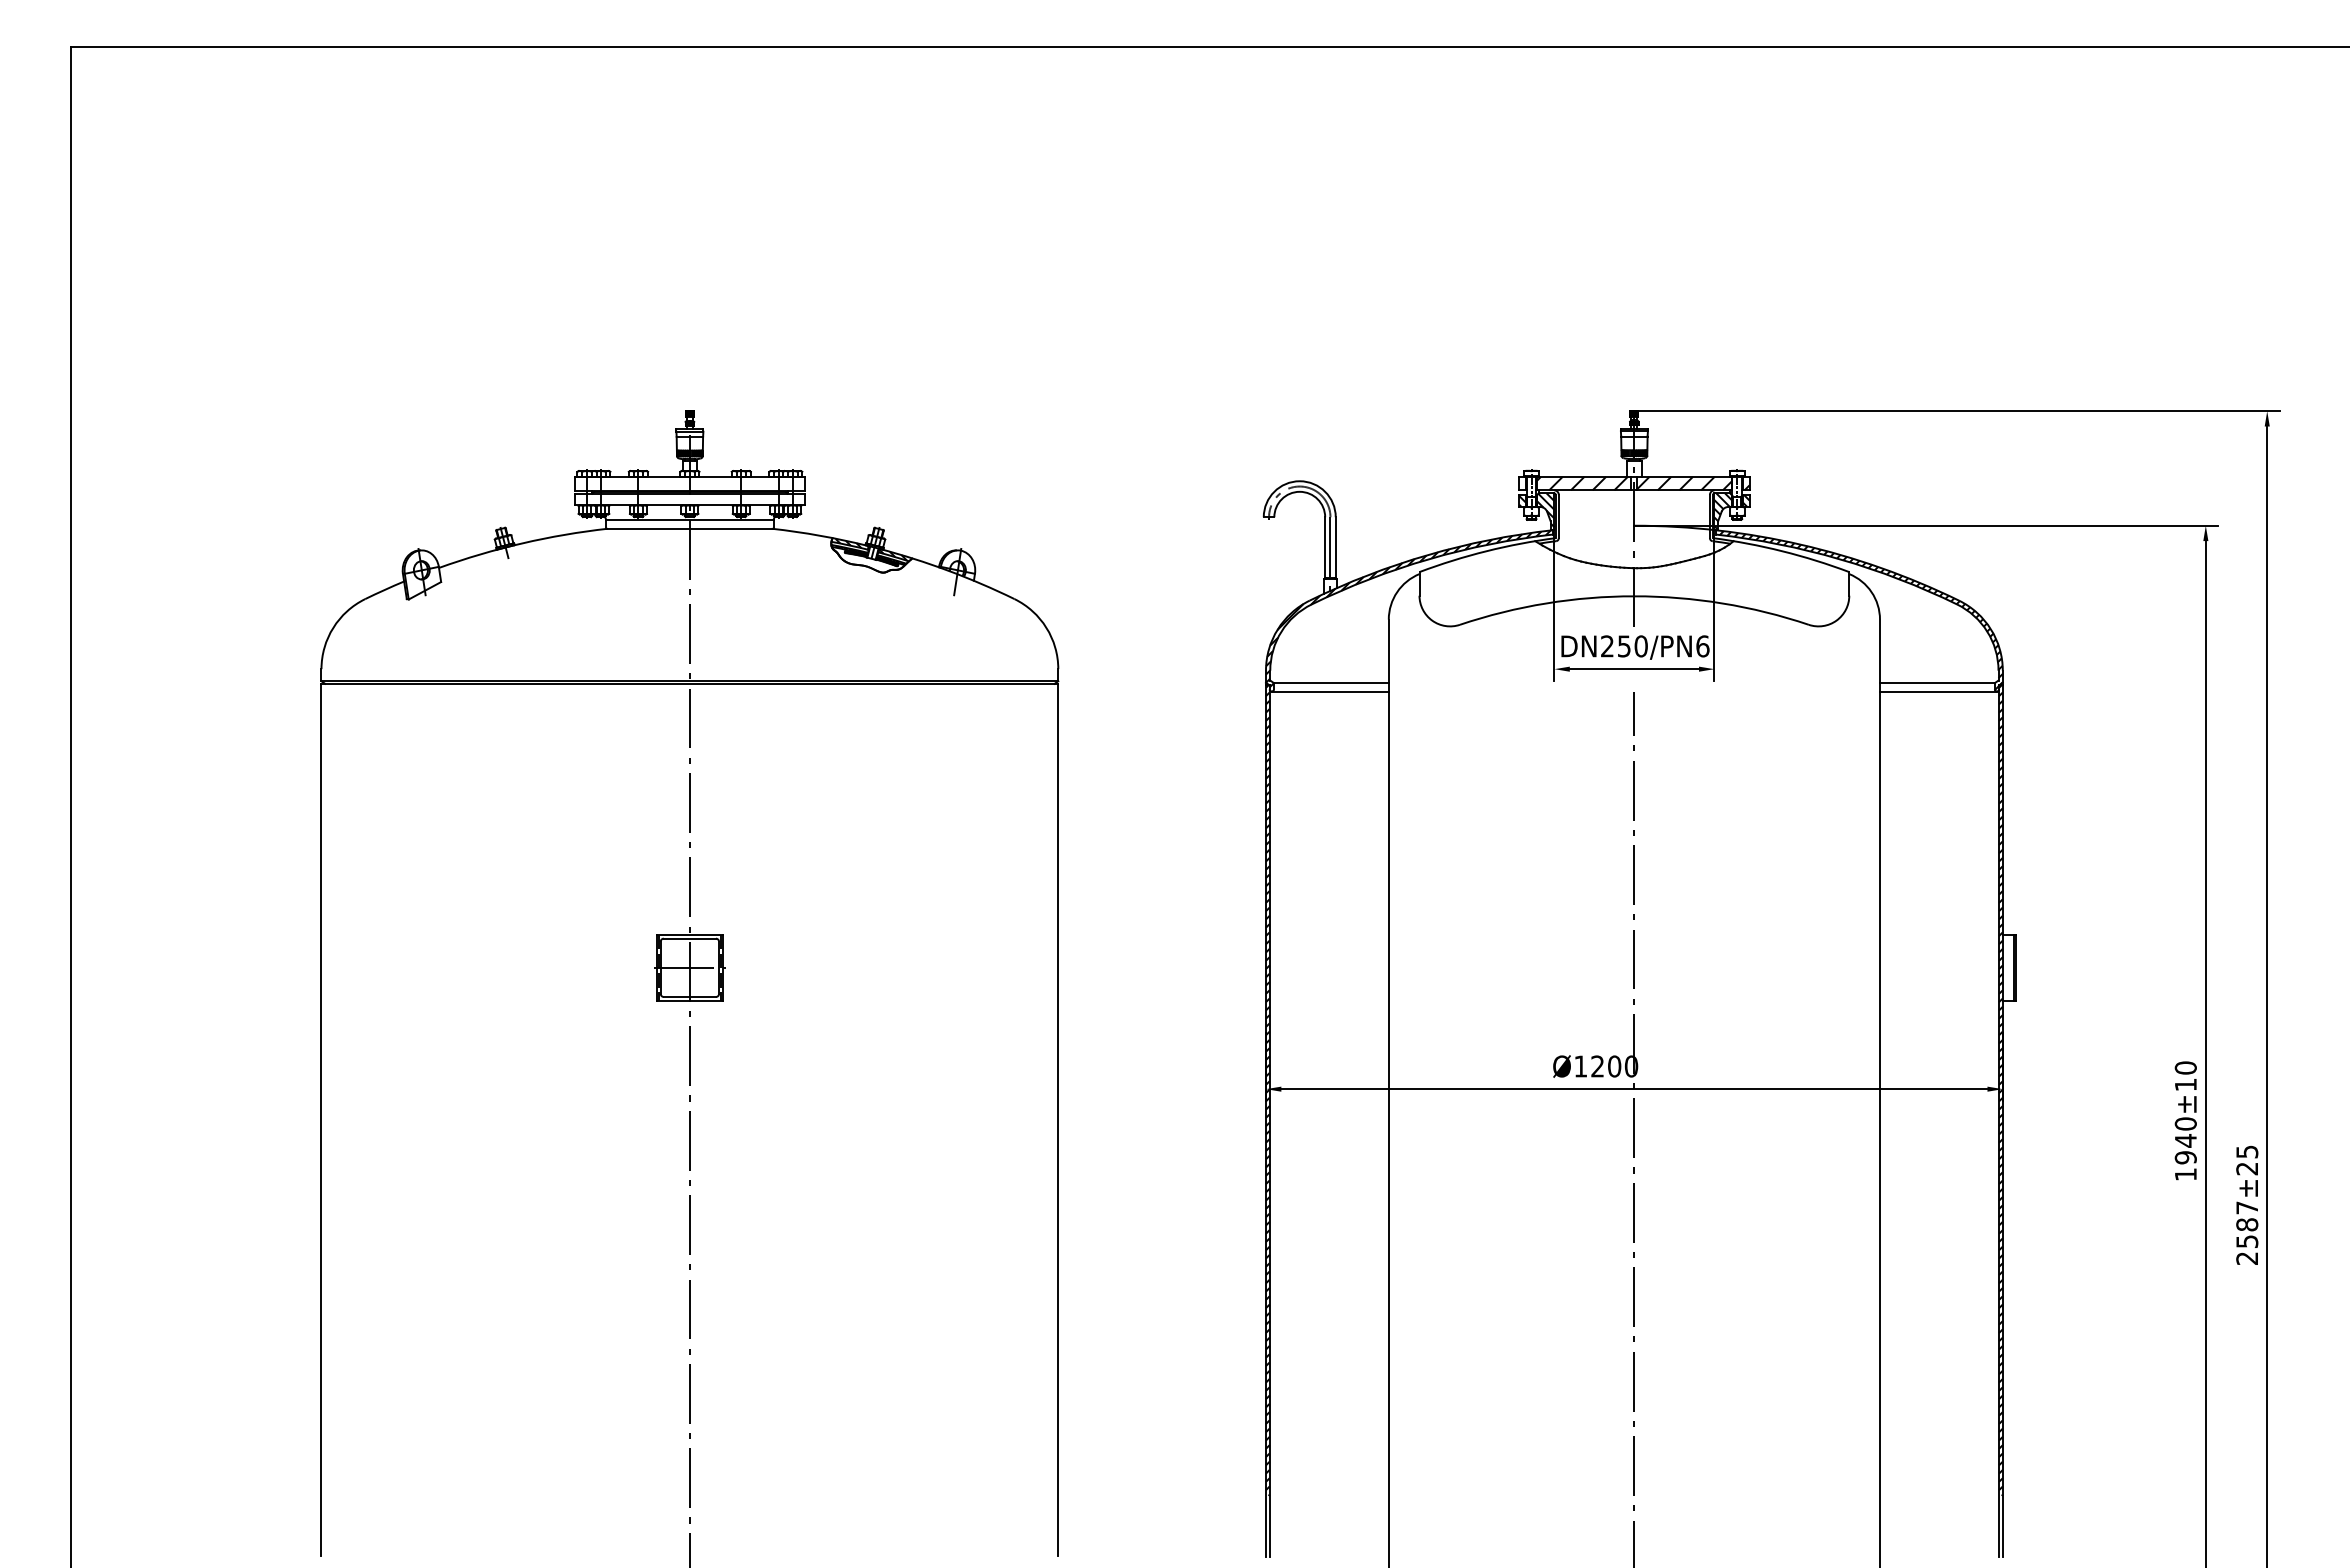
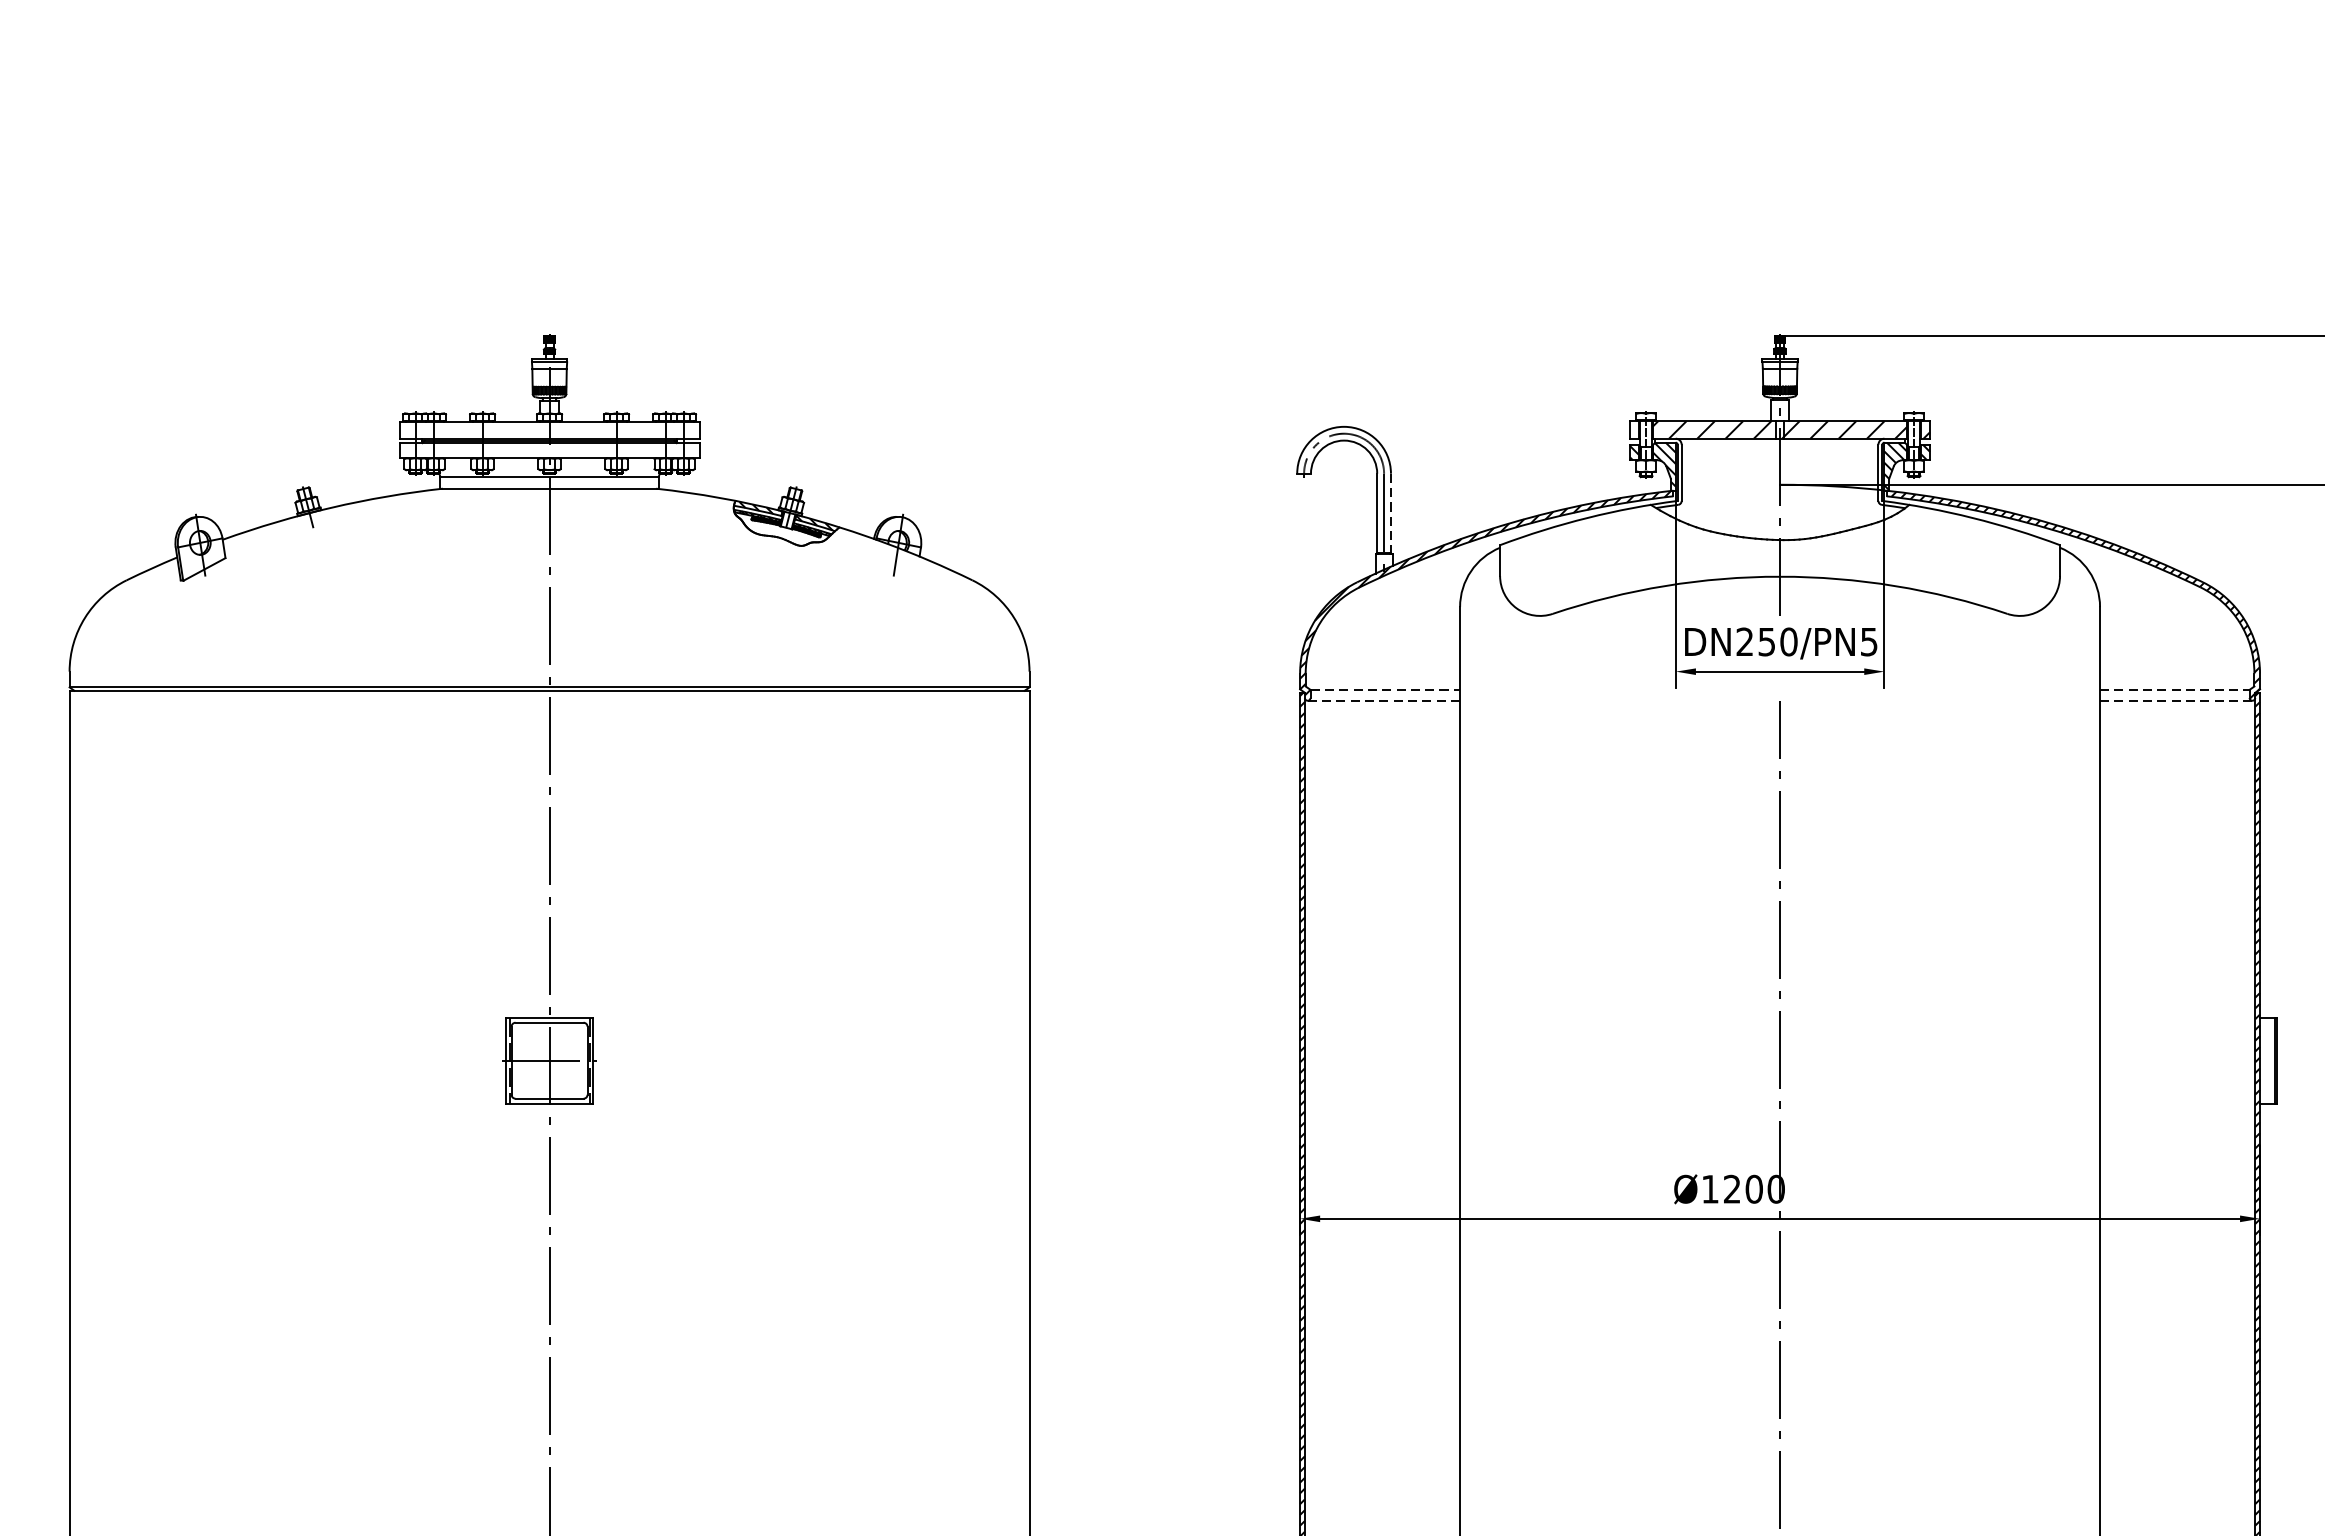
line: (1335, 548) -> (1390, 514), solid -> dashed
text: (1702, 646) -> (1868, 642), DN250/PN6 -> DN250/PN5
line: (1331, 683) -> (1385, 690), solid -> dashed
line: (1937, 683) -> (2174, 690), solid -> dashed
line: (1330, 691) -> (1384, 700), solid -> dashed
line: (1938, 691) -> (2176, 700), solid -> dashed

